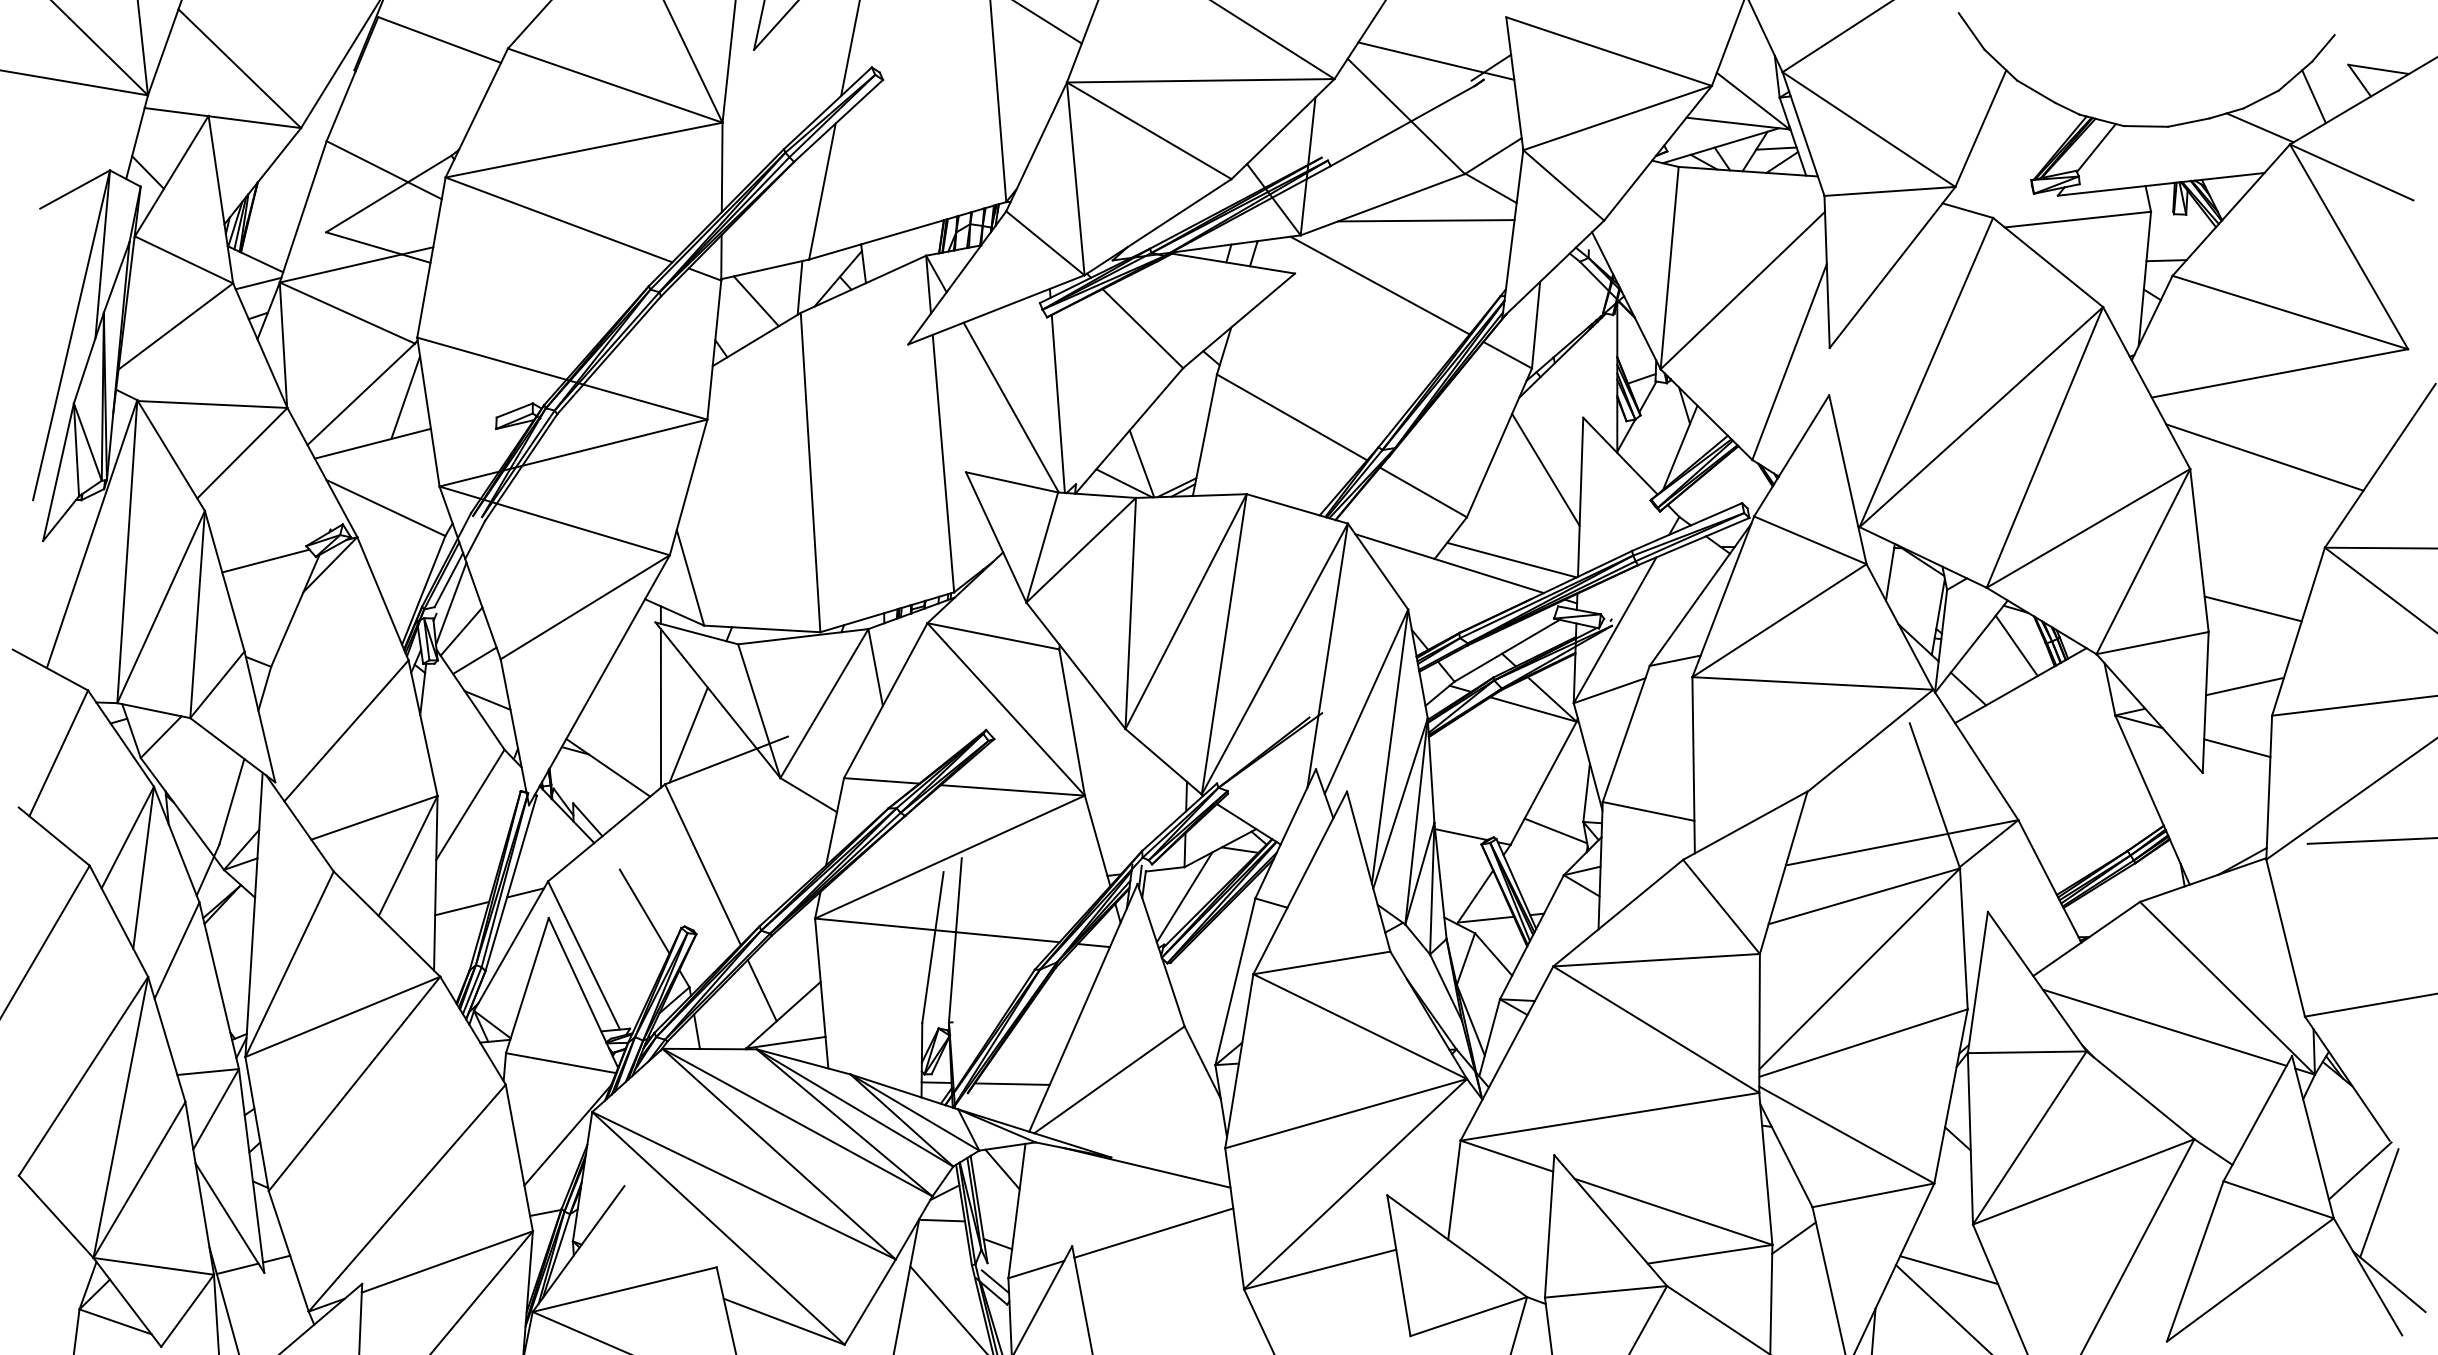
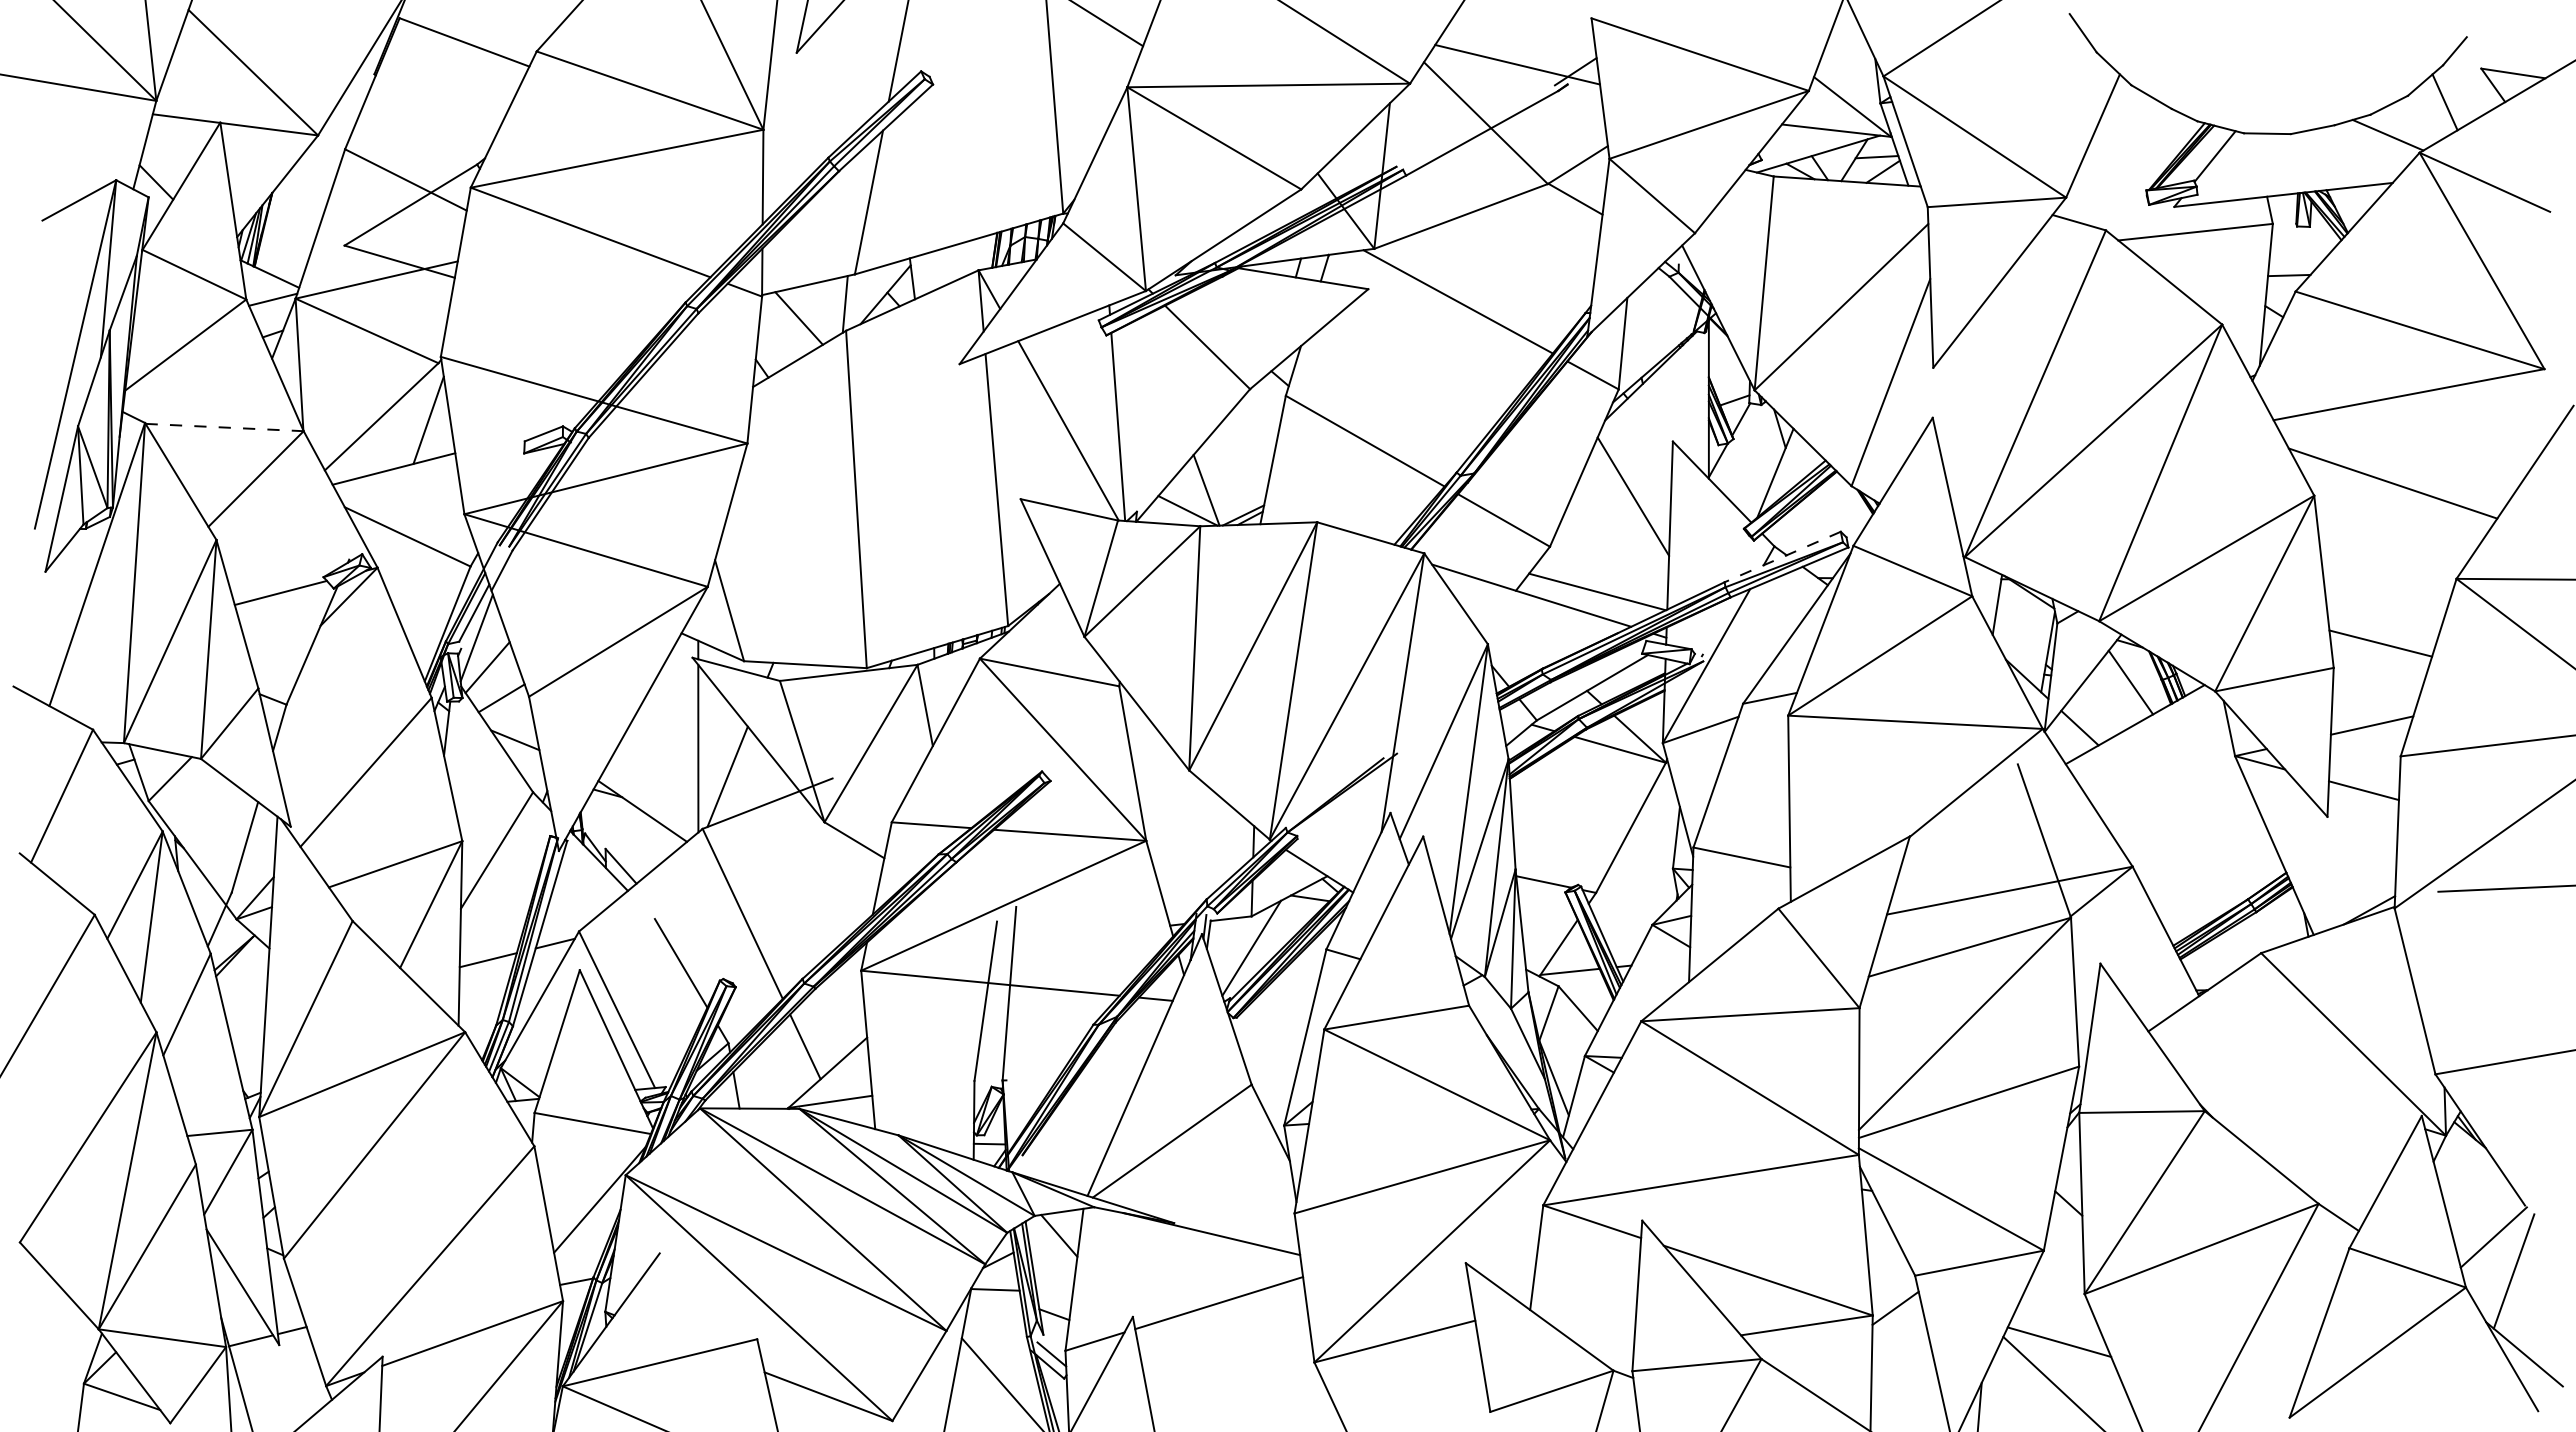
line: (1425, 220) -> (1506, 233), removed
line: (213, 404) -> (225, 427), solid -> dashed
line: (1686, 527) -> (1782, 557), solid -> dashed
line: (1555, 831) -> (1643, 878), removed
line: (2164, 1027) -> (2287, 1085), removed
line: (1012, 1083) -> (1069, 1145), removed

